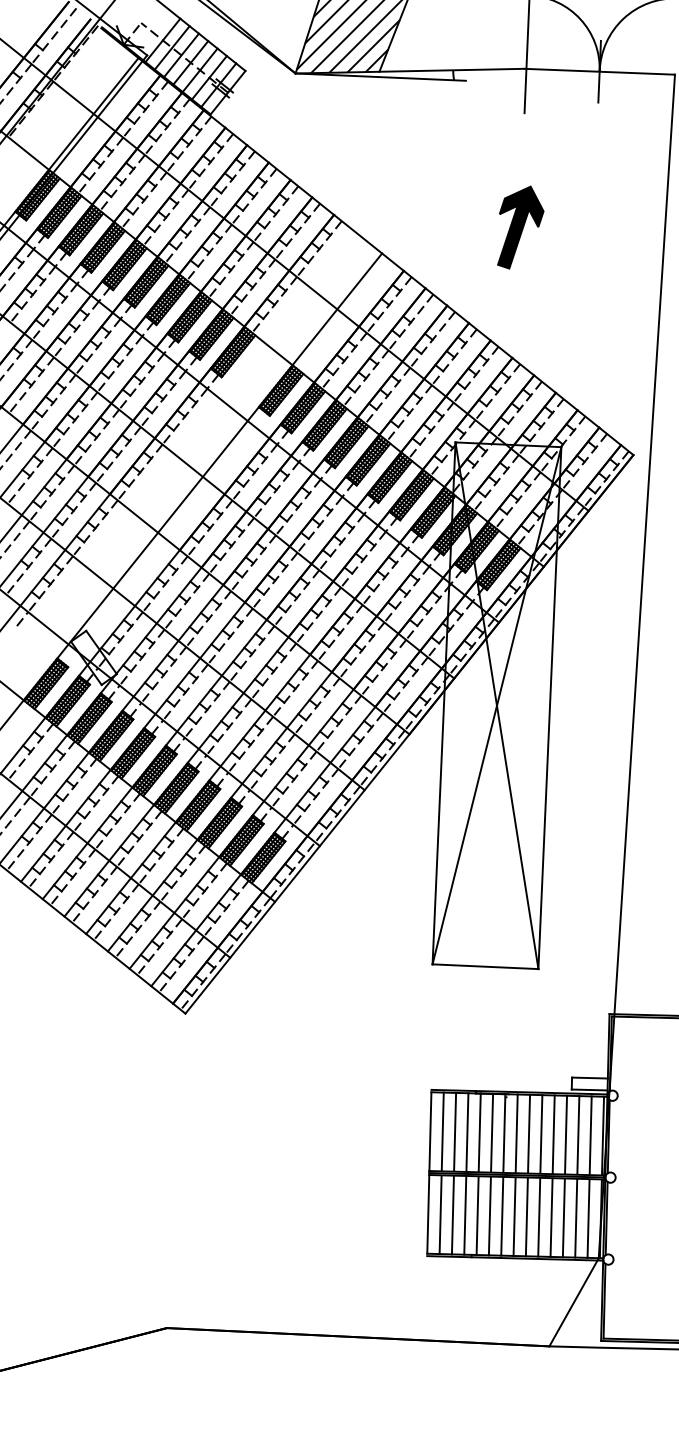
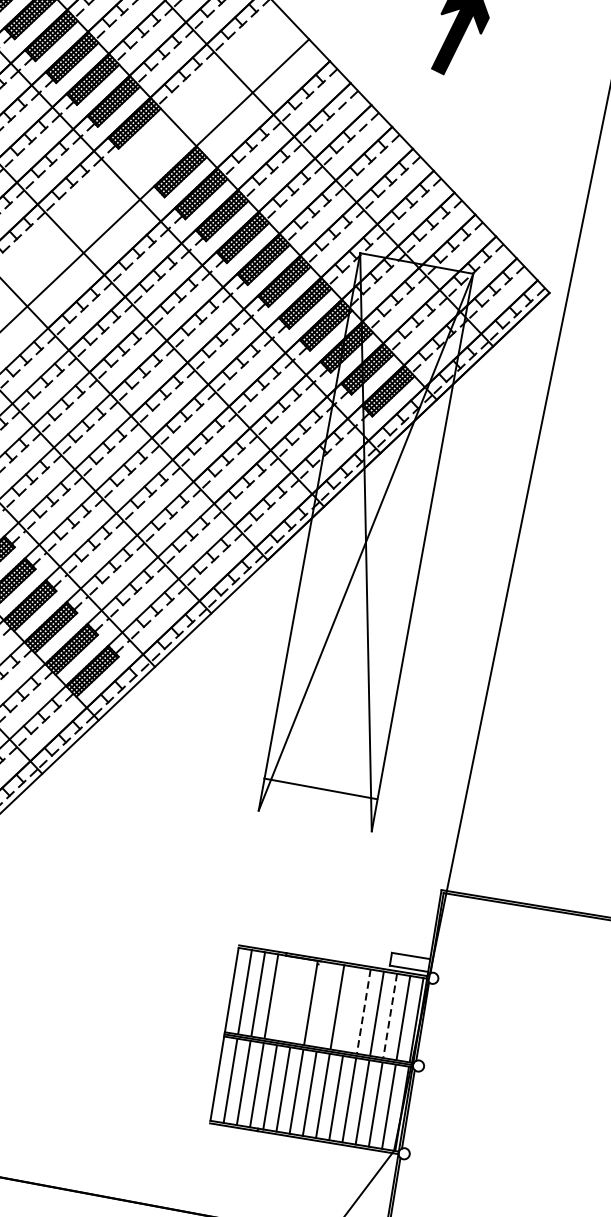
line: (485, 966) -> (320, 788), moved
line: (479, 1132) -> (284, 998), removed
line: (492, 1132) -> (298, 1000), removed
line: (516, 1133) -> (324, 1004), removed
line: (541, 1134) -> (350, 1009), removed
line: (553, 1134) -> (363, 1011), solid -> dashed
line: (578, 1135) -> (390, 1016), solid -> dashed

